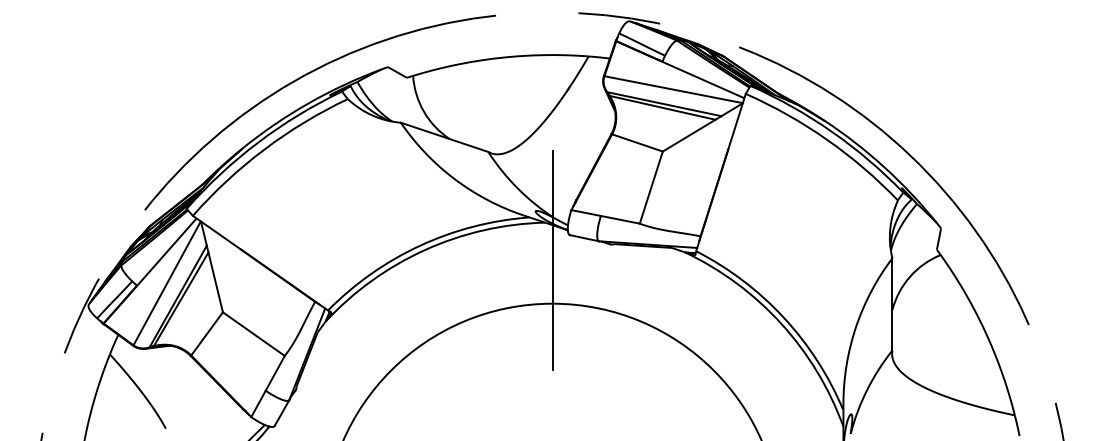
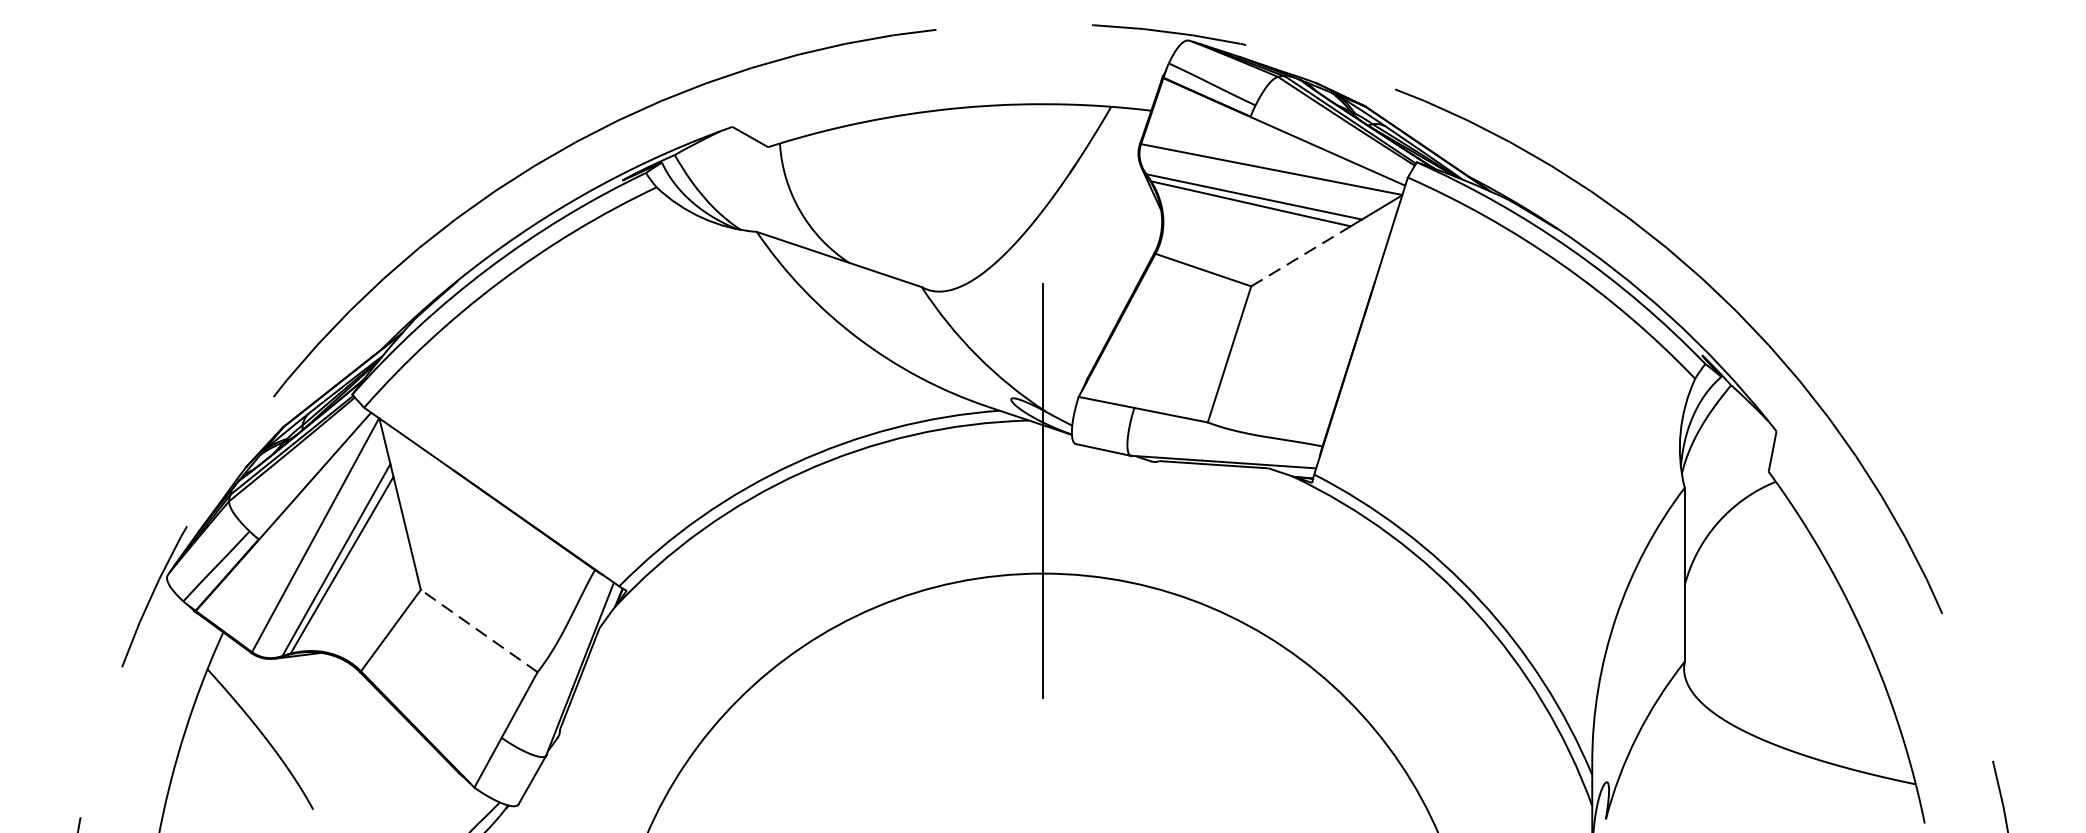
line: (689, 135) -> (1301, 256), solid -> dashed
line: (253, 334) -> (478, 631), solid -> dashed

